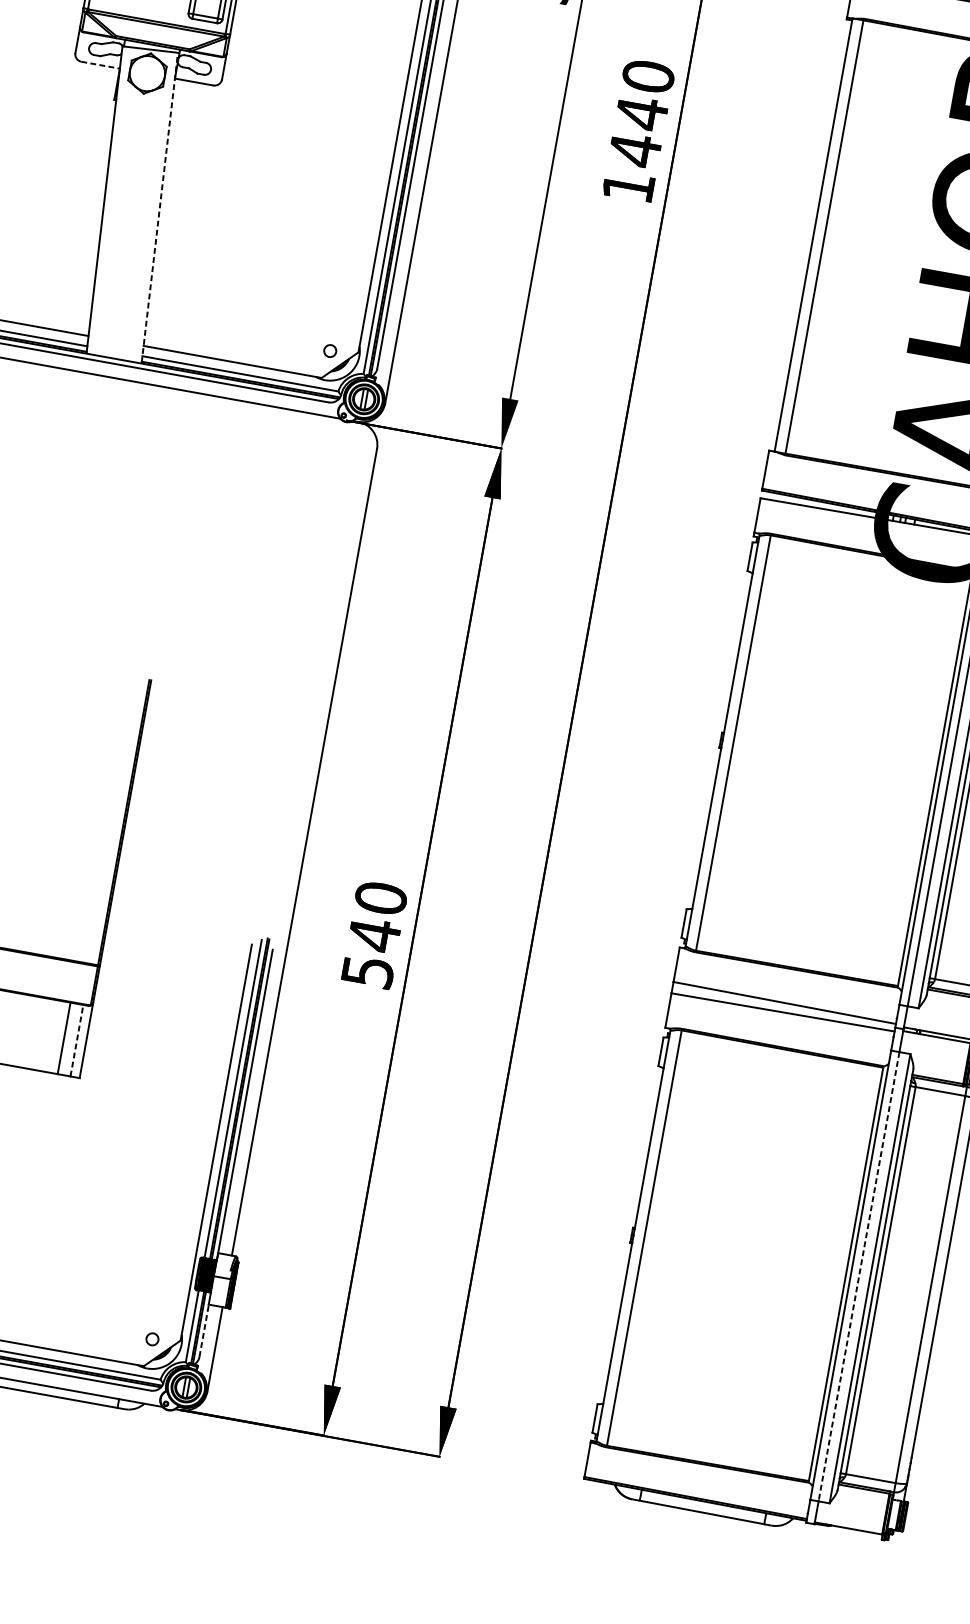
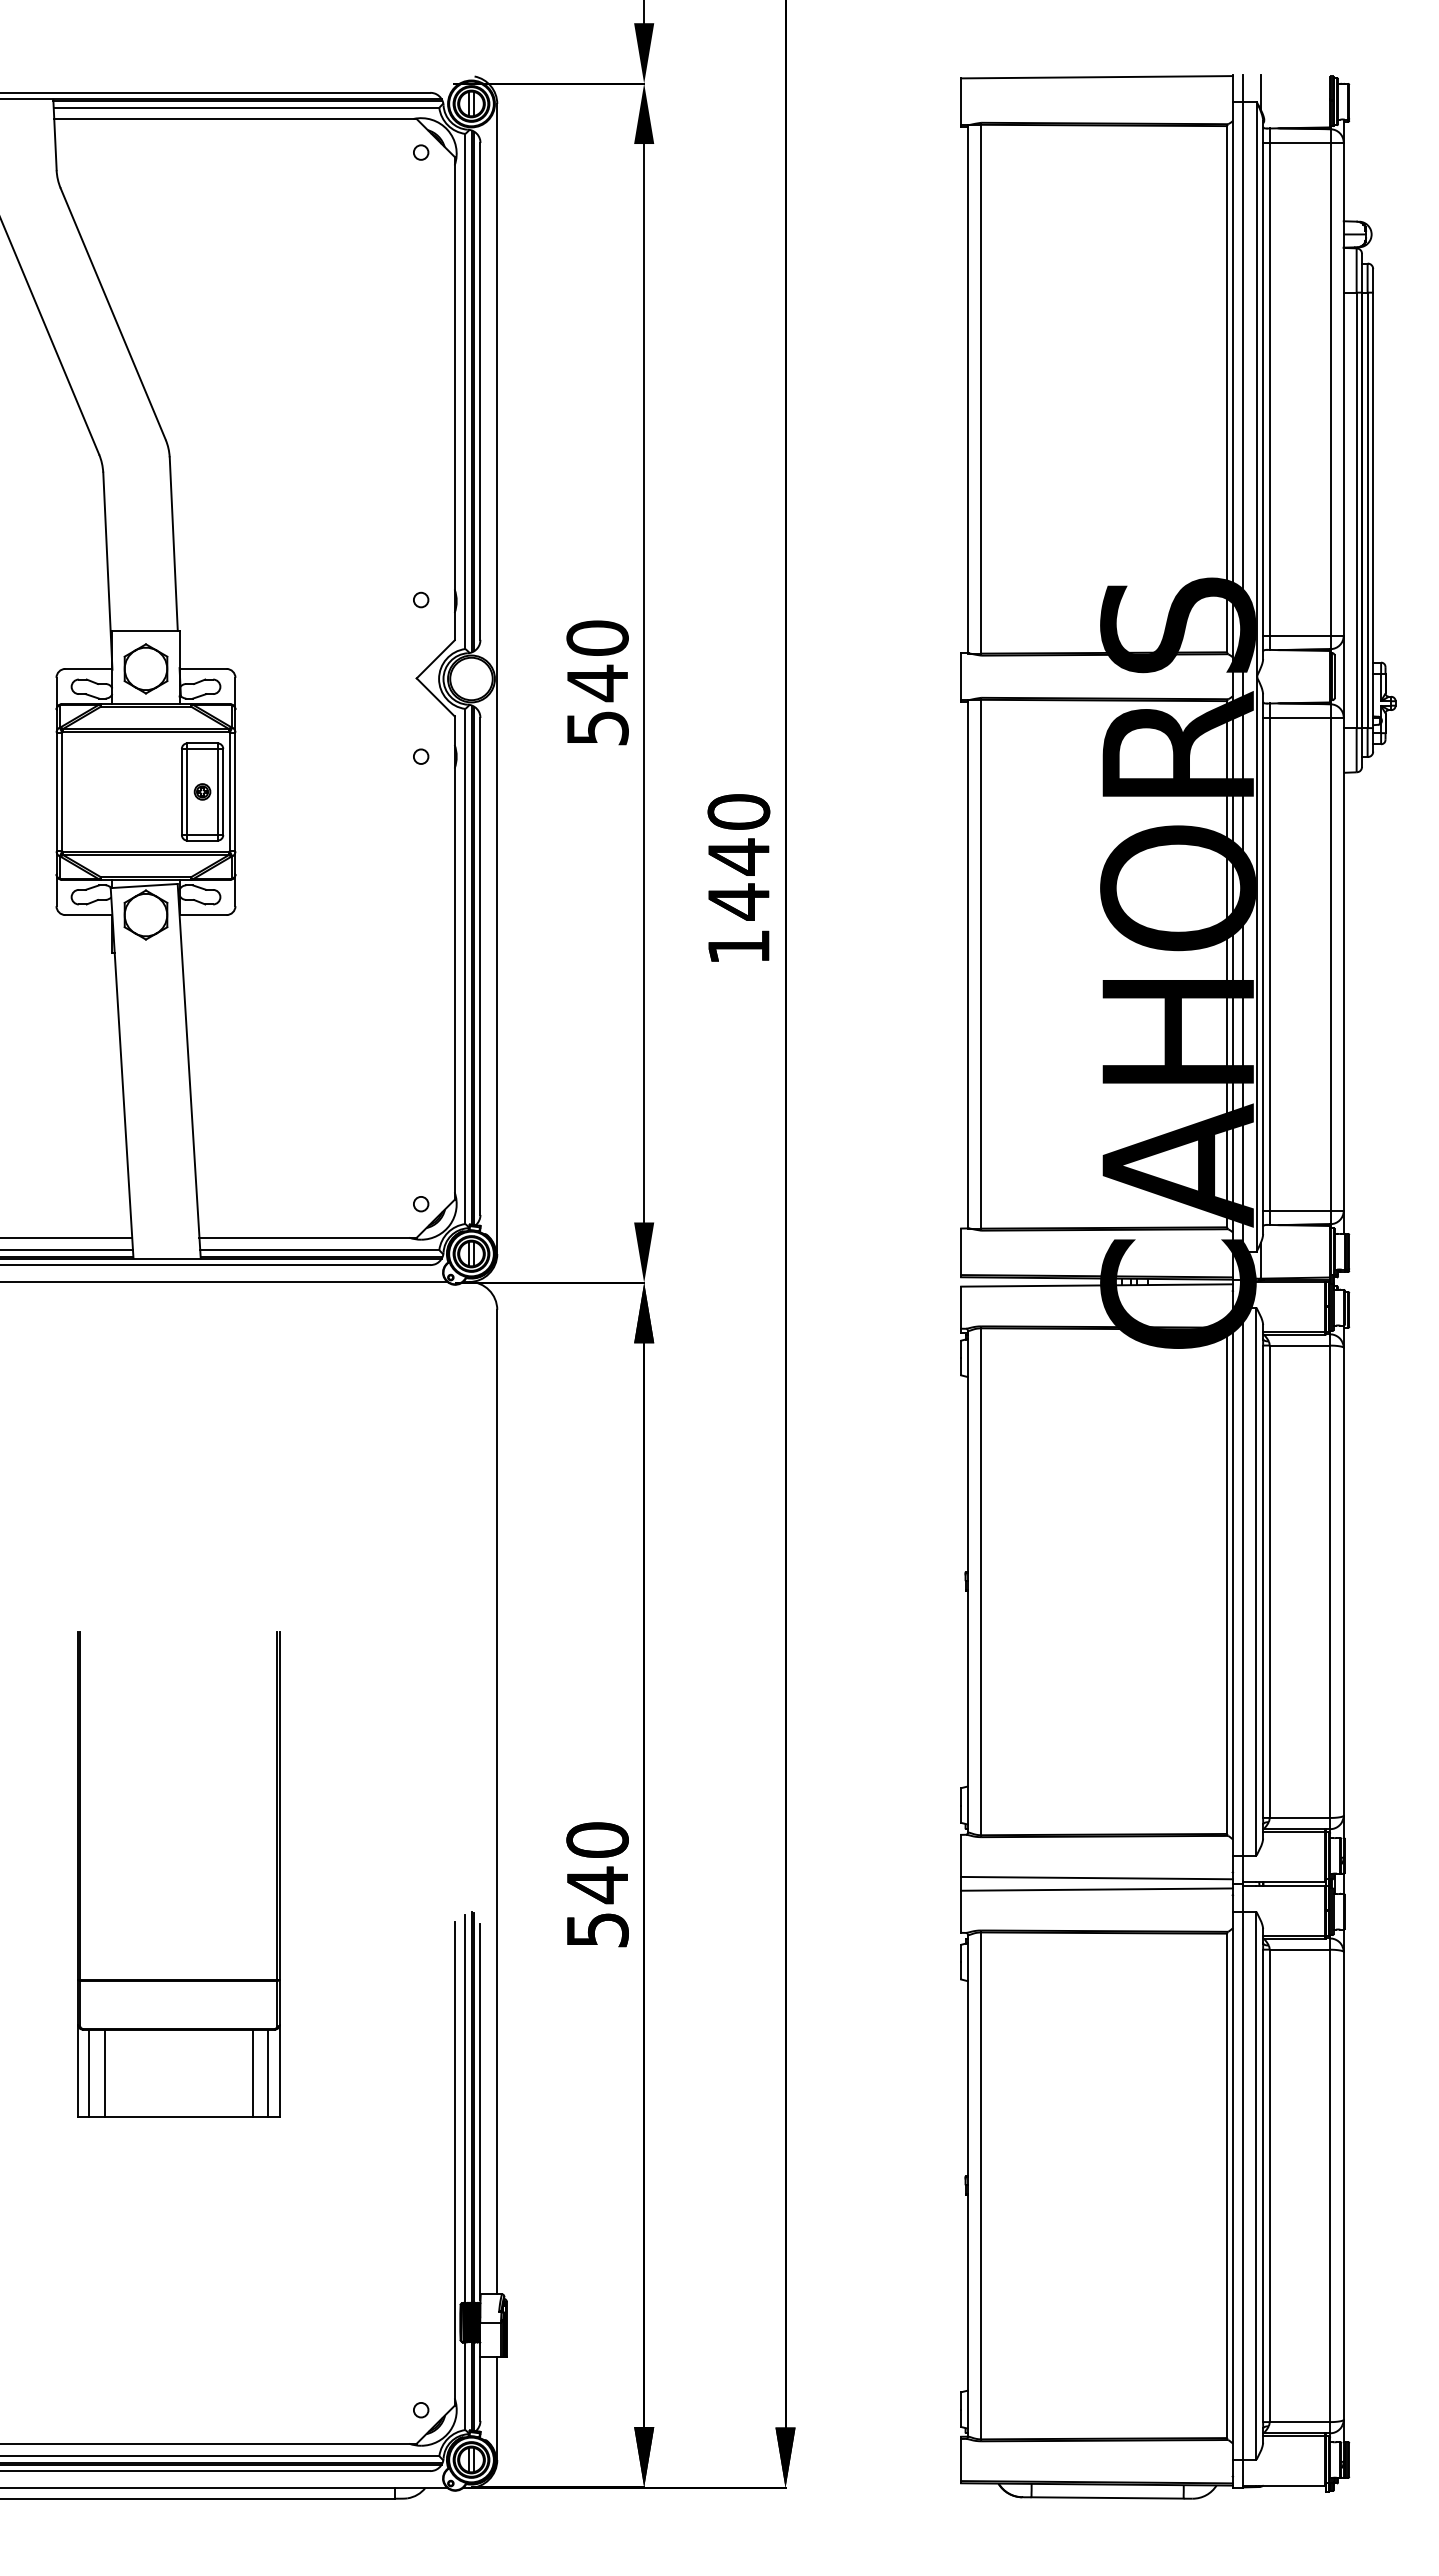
line: (101, 65) -> (89, 915), dashed -> solid
line: (160, 208) -> (189, 1071), dashed -> solid
line: (77, 1040) -> (268, 2073), dashed -> solid
line: (859, 1277) -> (1243, 2186), dashed -> solid
line: (204, 1331) -> (480, 2389), dashed -> solid

